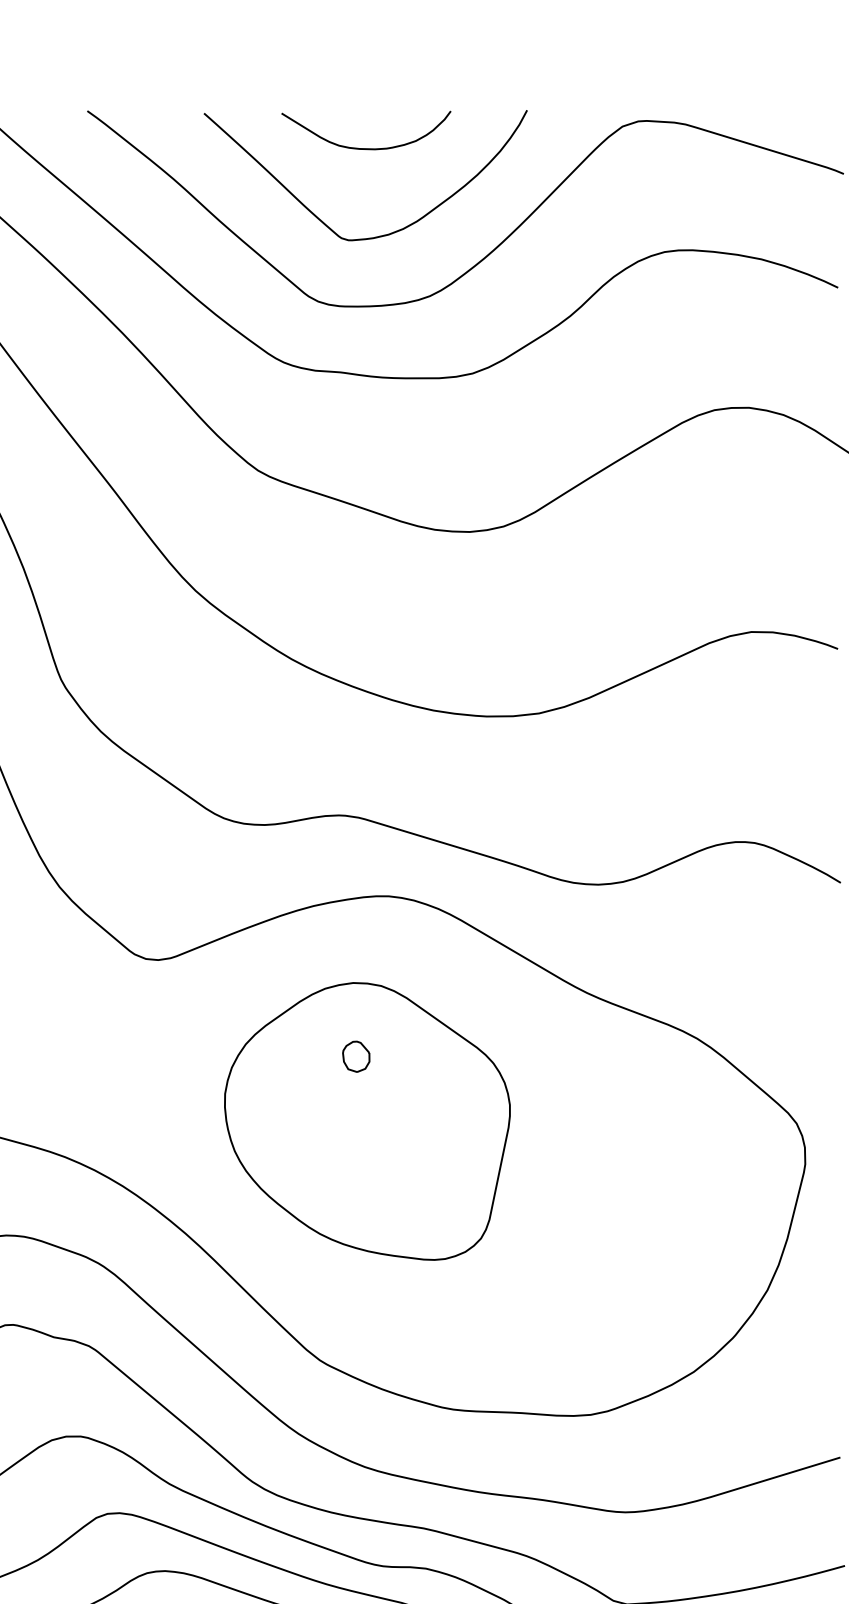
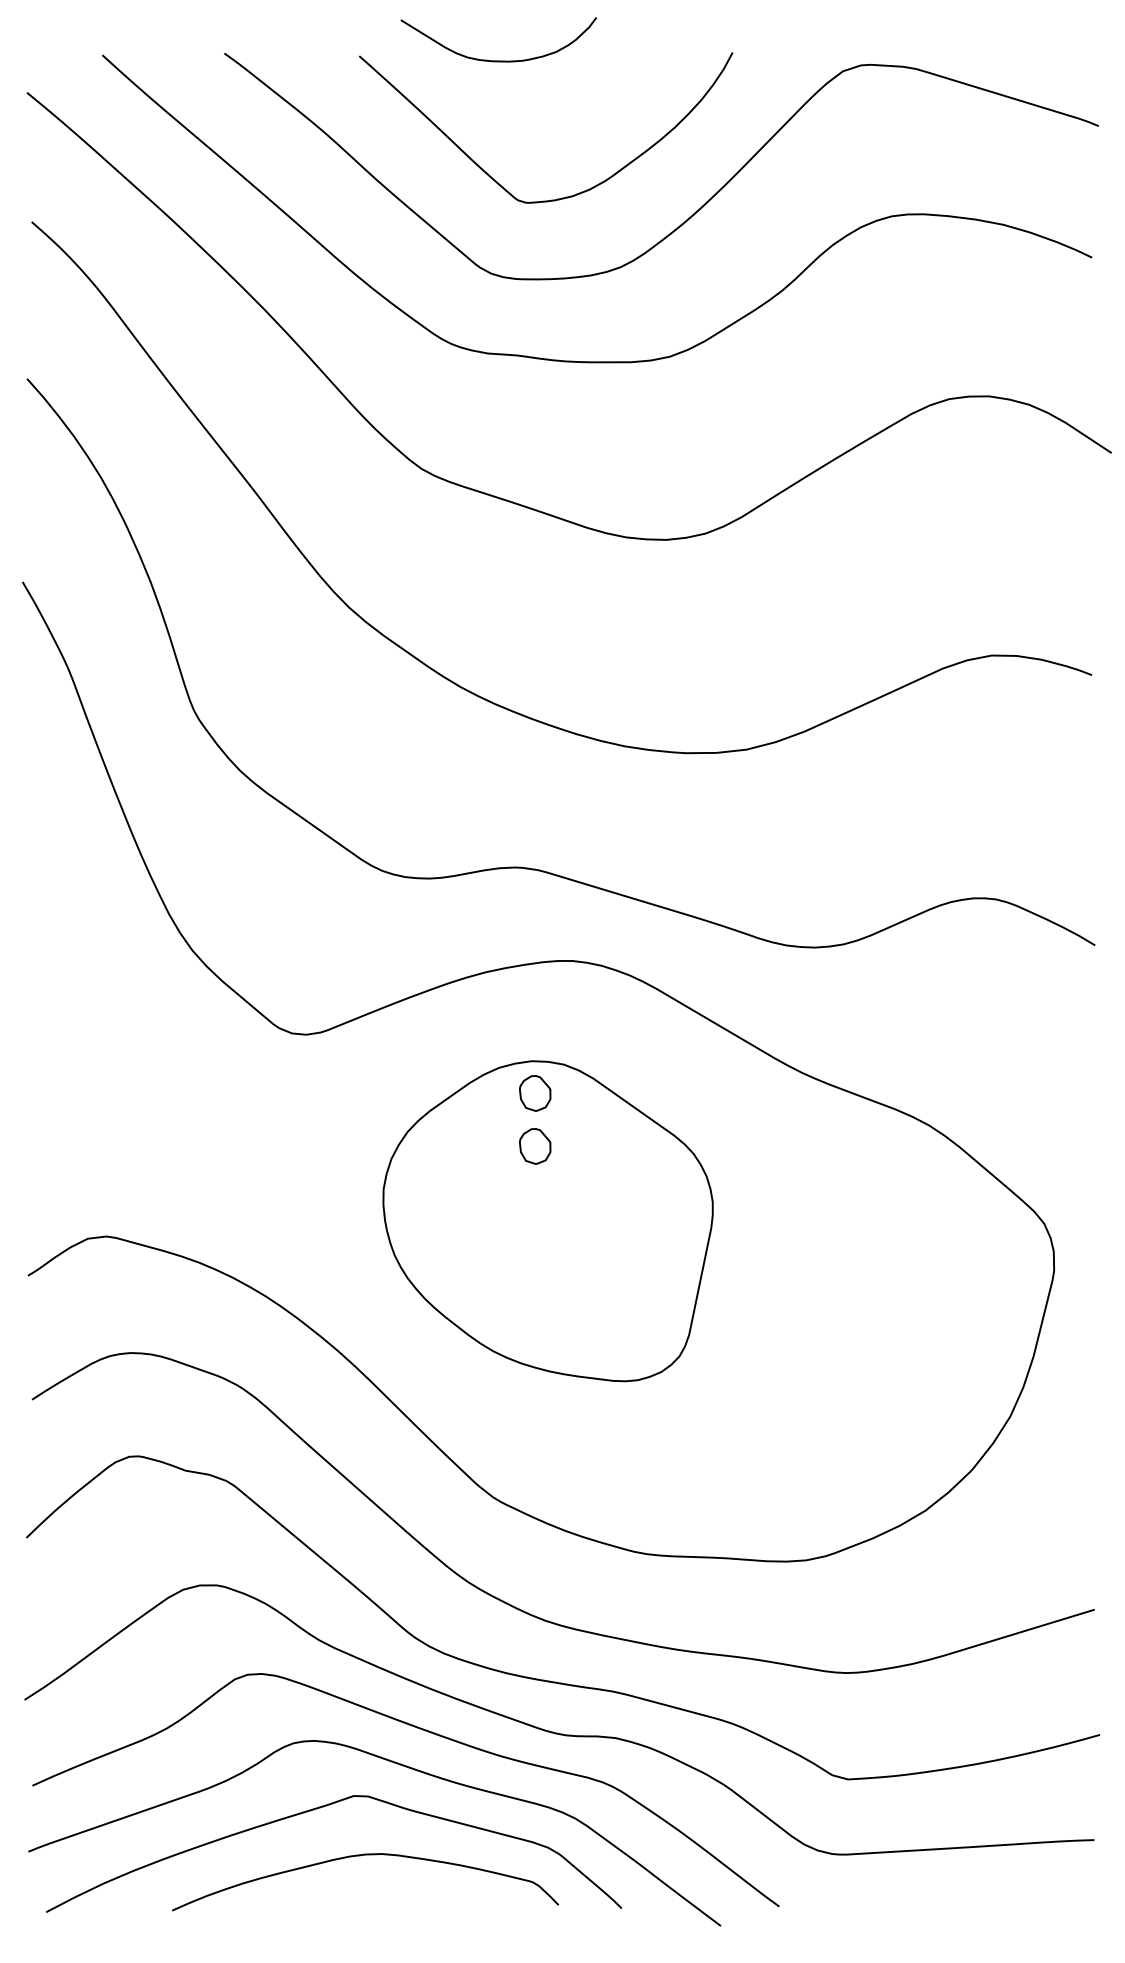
curve: (366, 148) -> (498, 60), moved
part: (356, 1010) -> (535, 1093), added

